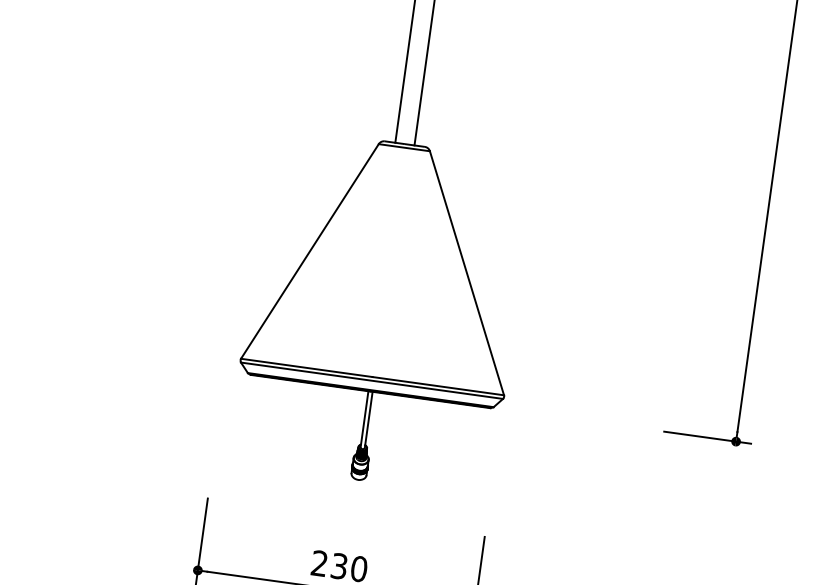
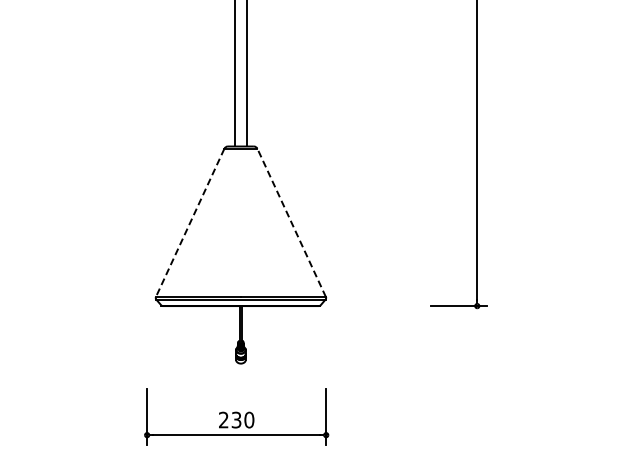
line: (310, 250) -> (190, 222), solid -> dashed
line: (466, 272) -> (291, 222), solid -> dashed

